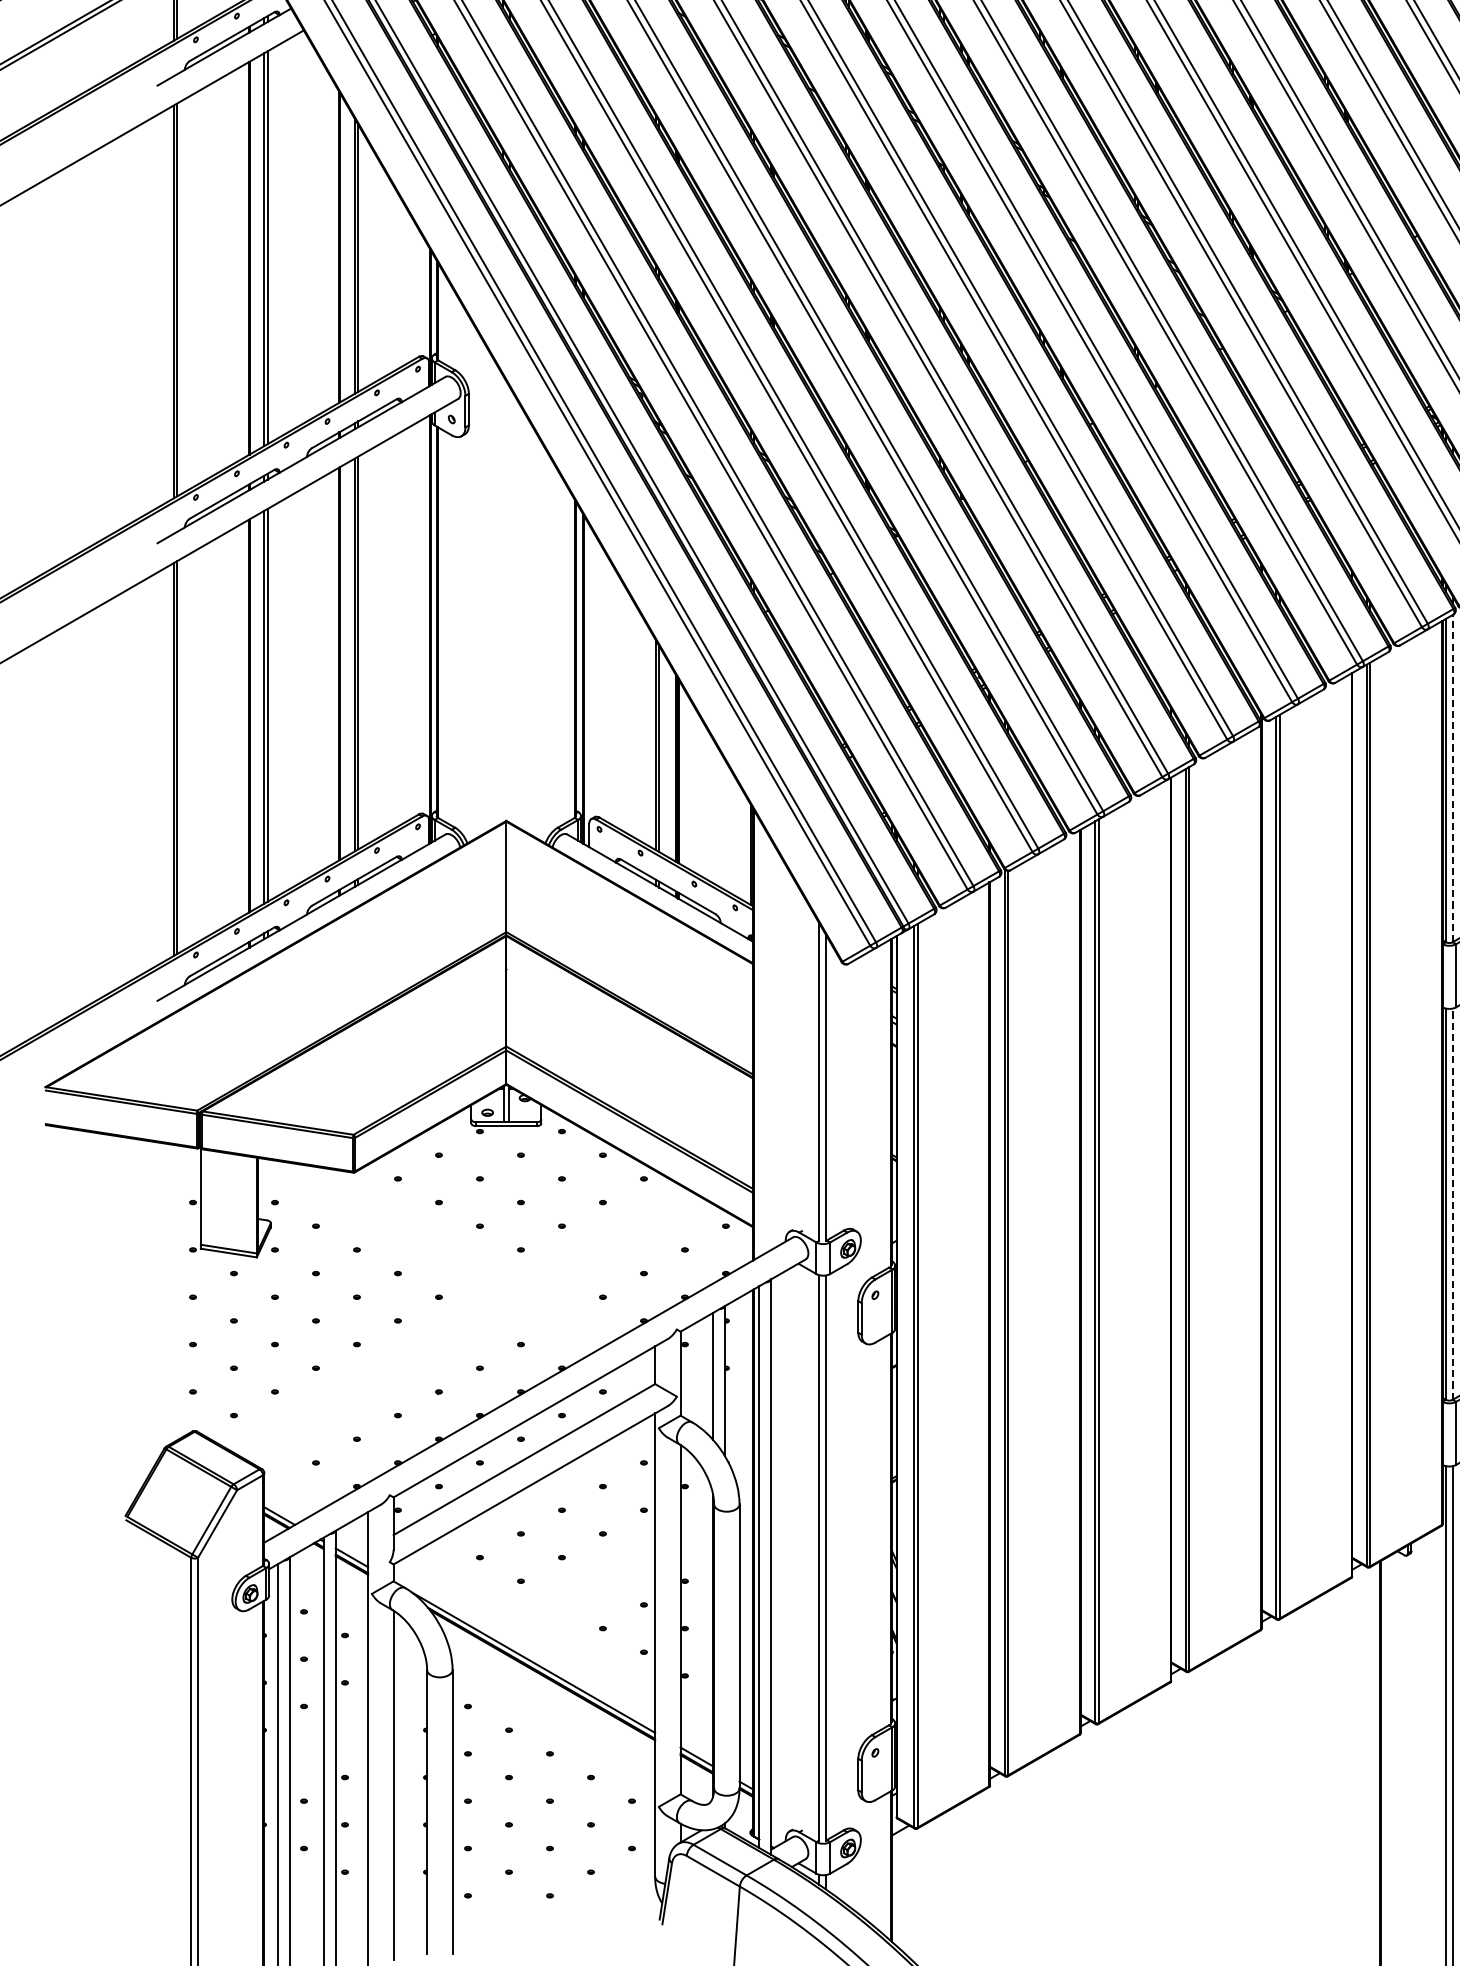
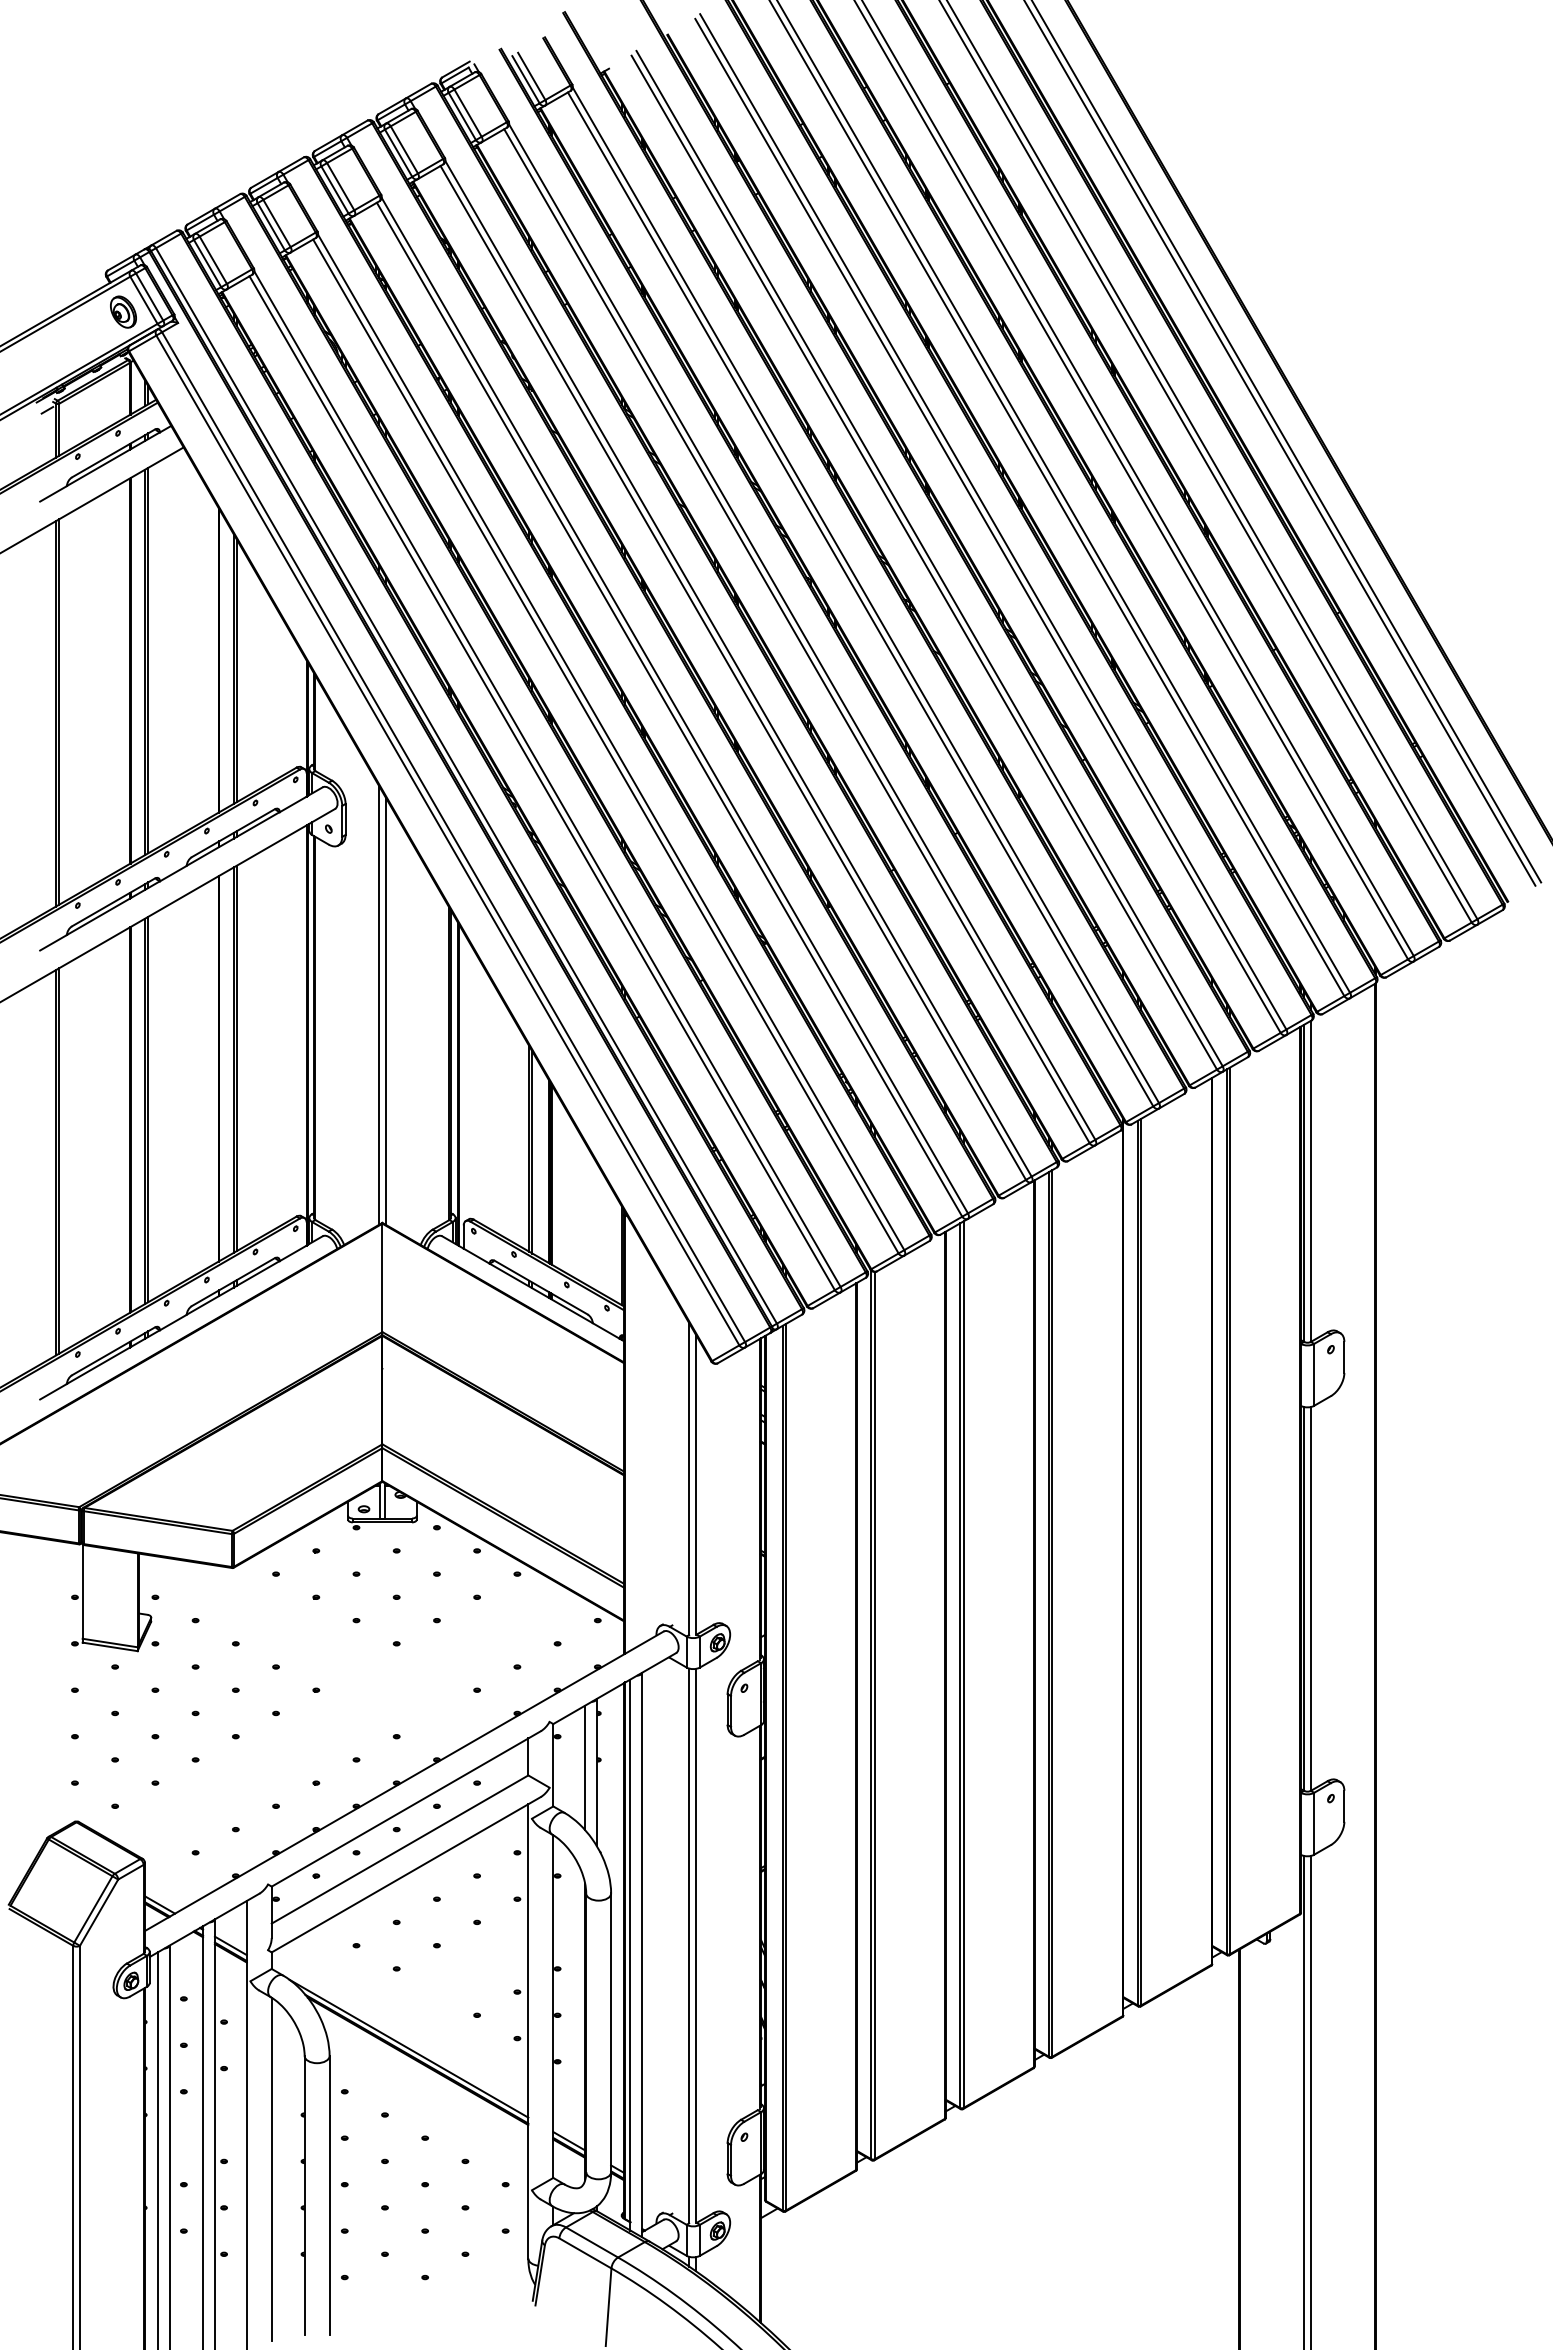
line: (503, 599) -> (379, 1005), added
line: (509, 604) -> (385, 1010), added
line: (1452, 778) -> (1310, 1181), dashed -> solid
line: (1452, 1203) -> (1310, 1598), dashed -> solid

